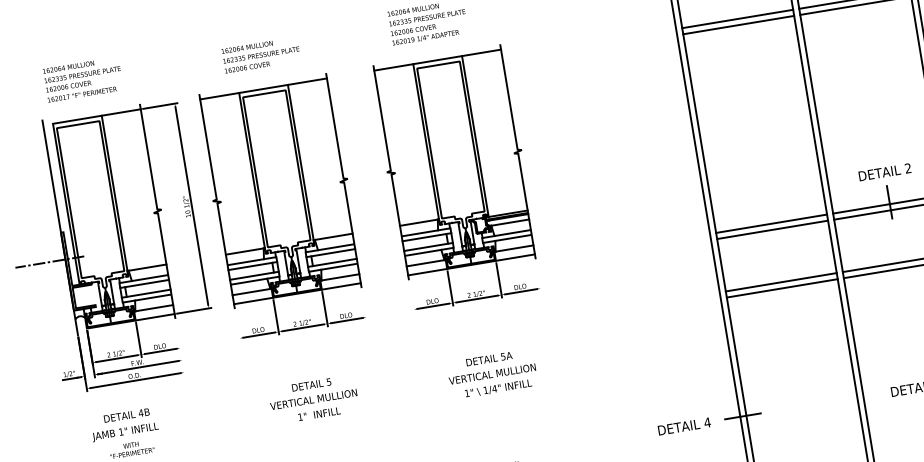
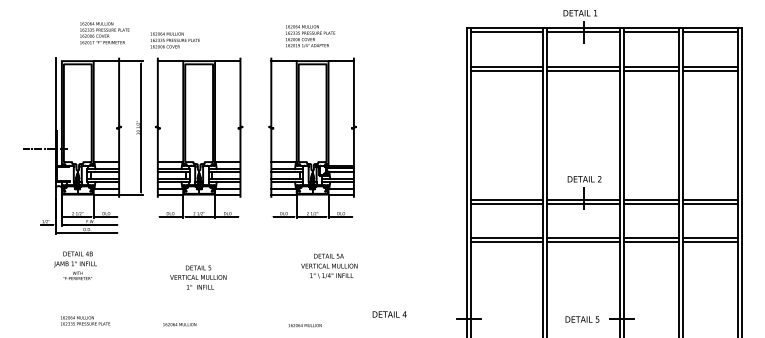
text: (260, 55) -> (174, 40), moved
text: (82, 80) -> (104, 33), moved
text: (492, 373) -> (329, 265), moved
text: (313, 399) -> (198, 277), moved
text: (684, 426) -> (389, 314), moved

